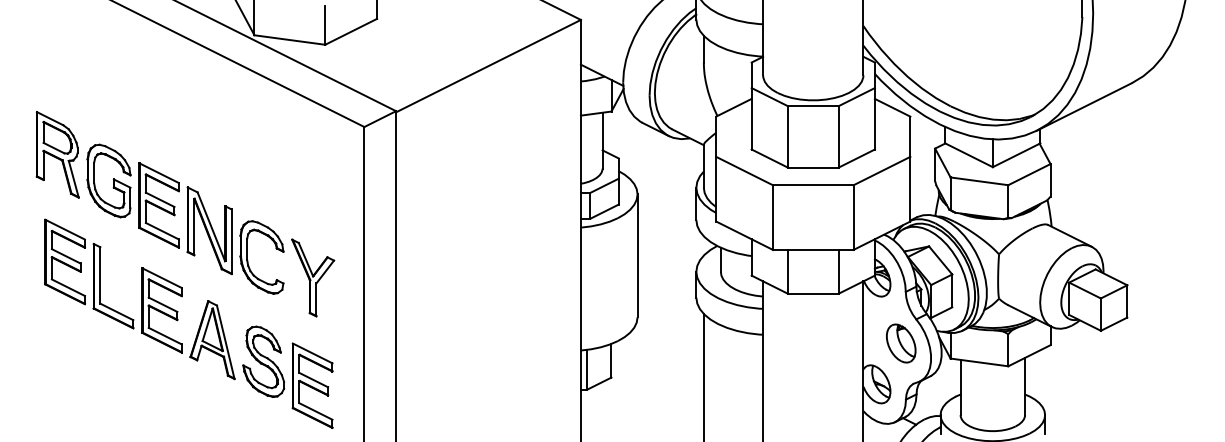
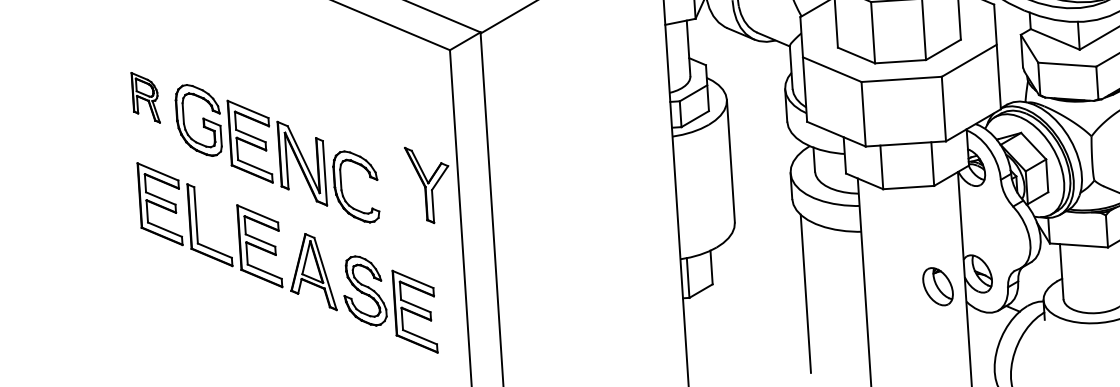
part: (57, 154) -> (145, 97), size x0.6
part: (313, 277) -> (428, 184), moved
part: (901, 343) -> (938, 286), moved

